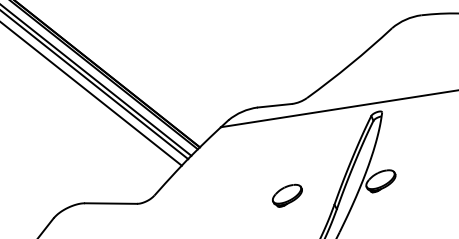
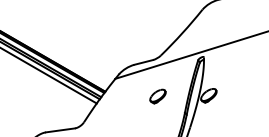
part: (286, 195) -> (157, 96), moved

